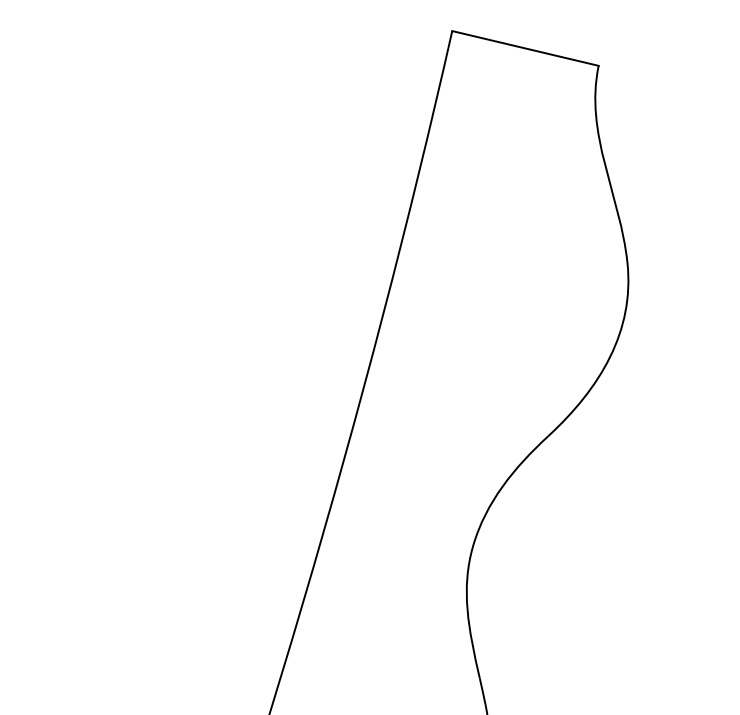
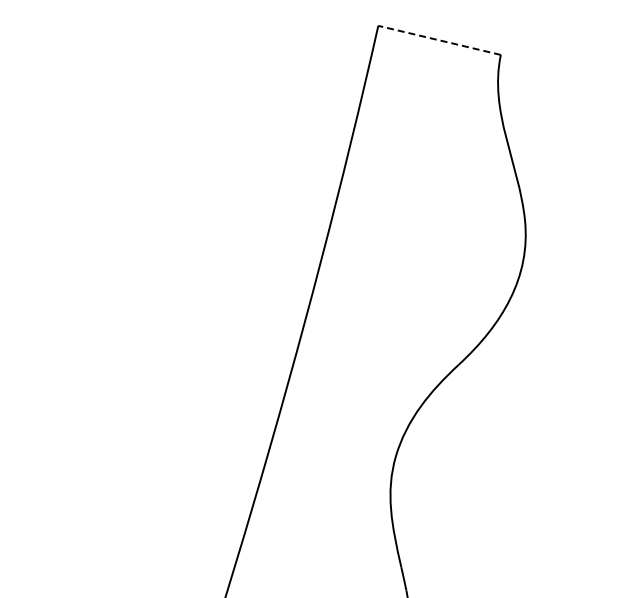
line: (525, 48) -> (439, 40), solid -> dashed

